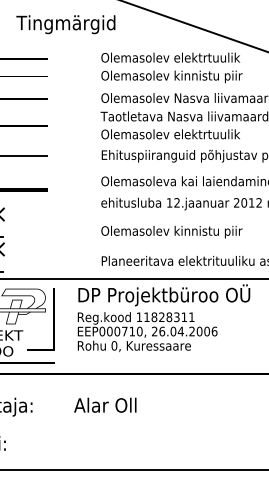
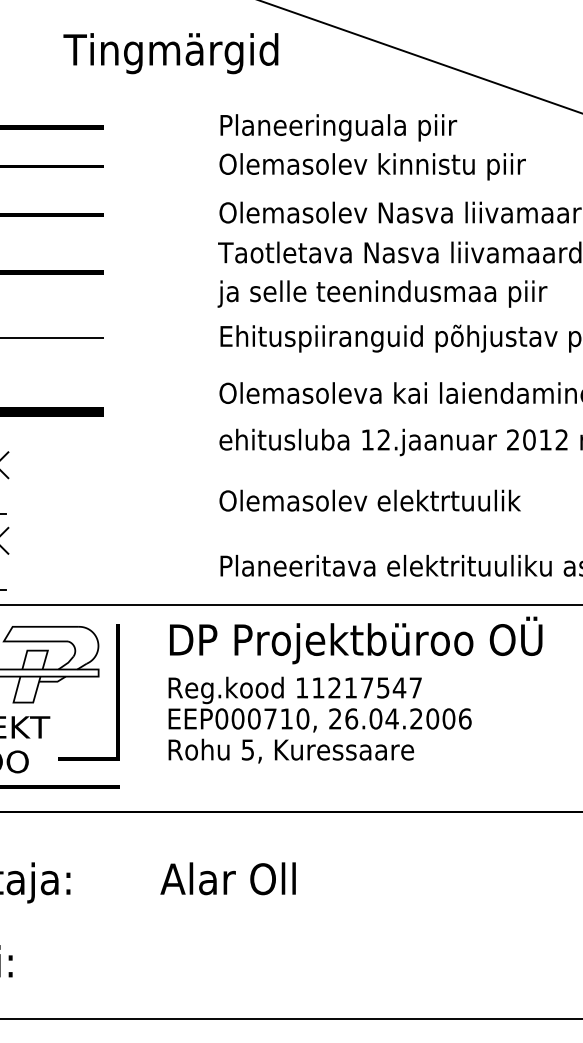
text: (65, 24) -> (170, 53), moved
text: (170, 58) -> (369, 126), Olemasolev elektrtuulik -> Planeeringuala piir
text: (176, 135) -> (382, 293), Olemasolev elektrtuulik -> ja selle teenindusmaa piir
text: (208, 231) -> (451, 501), Olemasolev kinnistu piir -> Olemasolev elektrtuulik
text: (172, 317) -> (373, 688), 11828311 -> 11217547
text: (114, 345) -> (248, 749), 0, -> 5,

